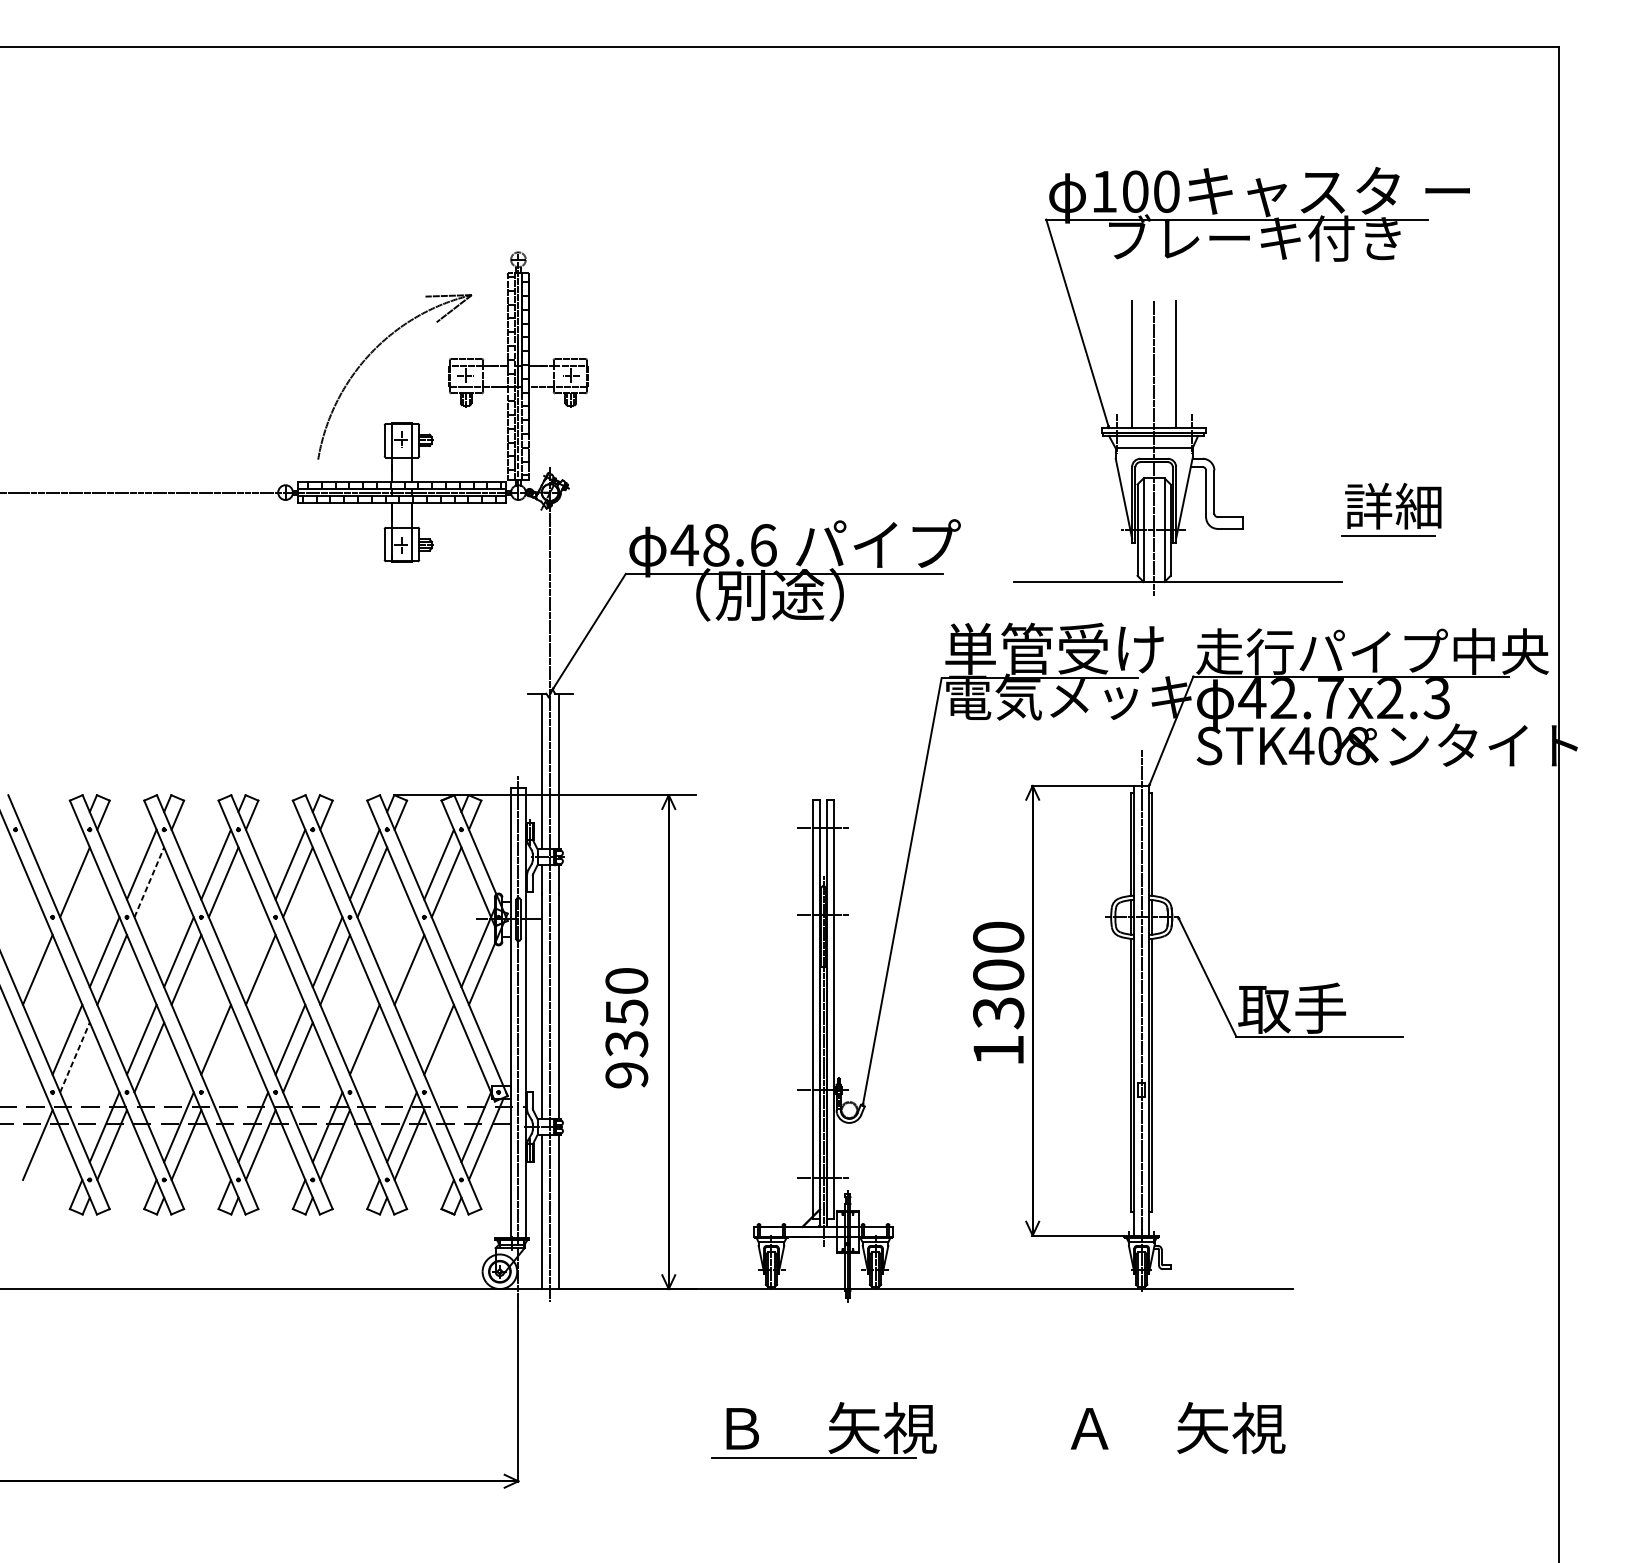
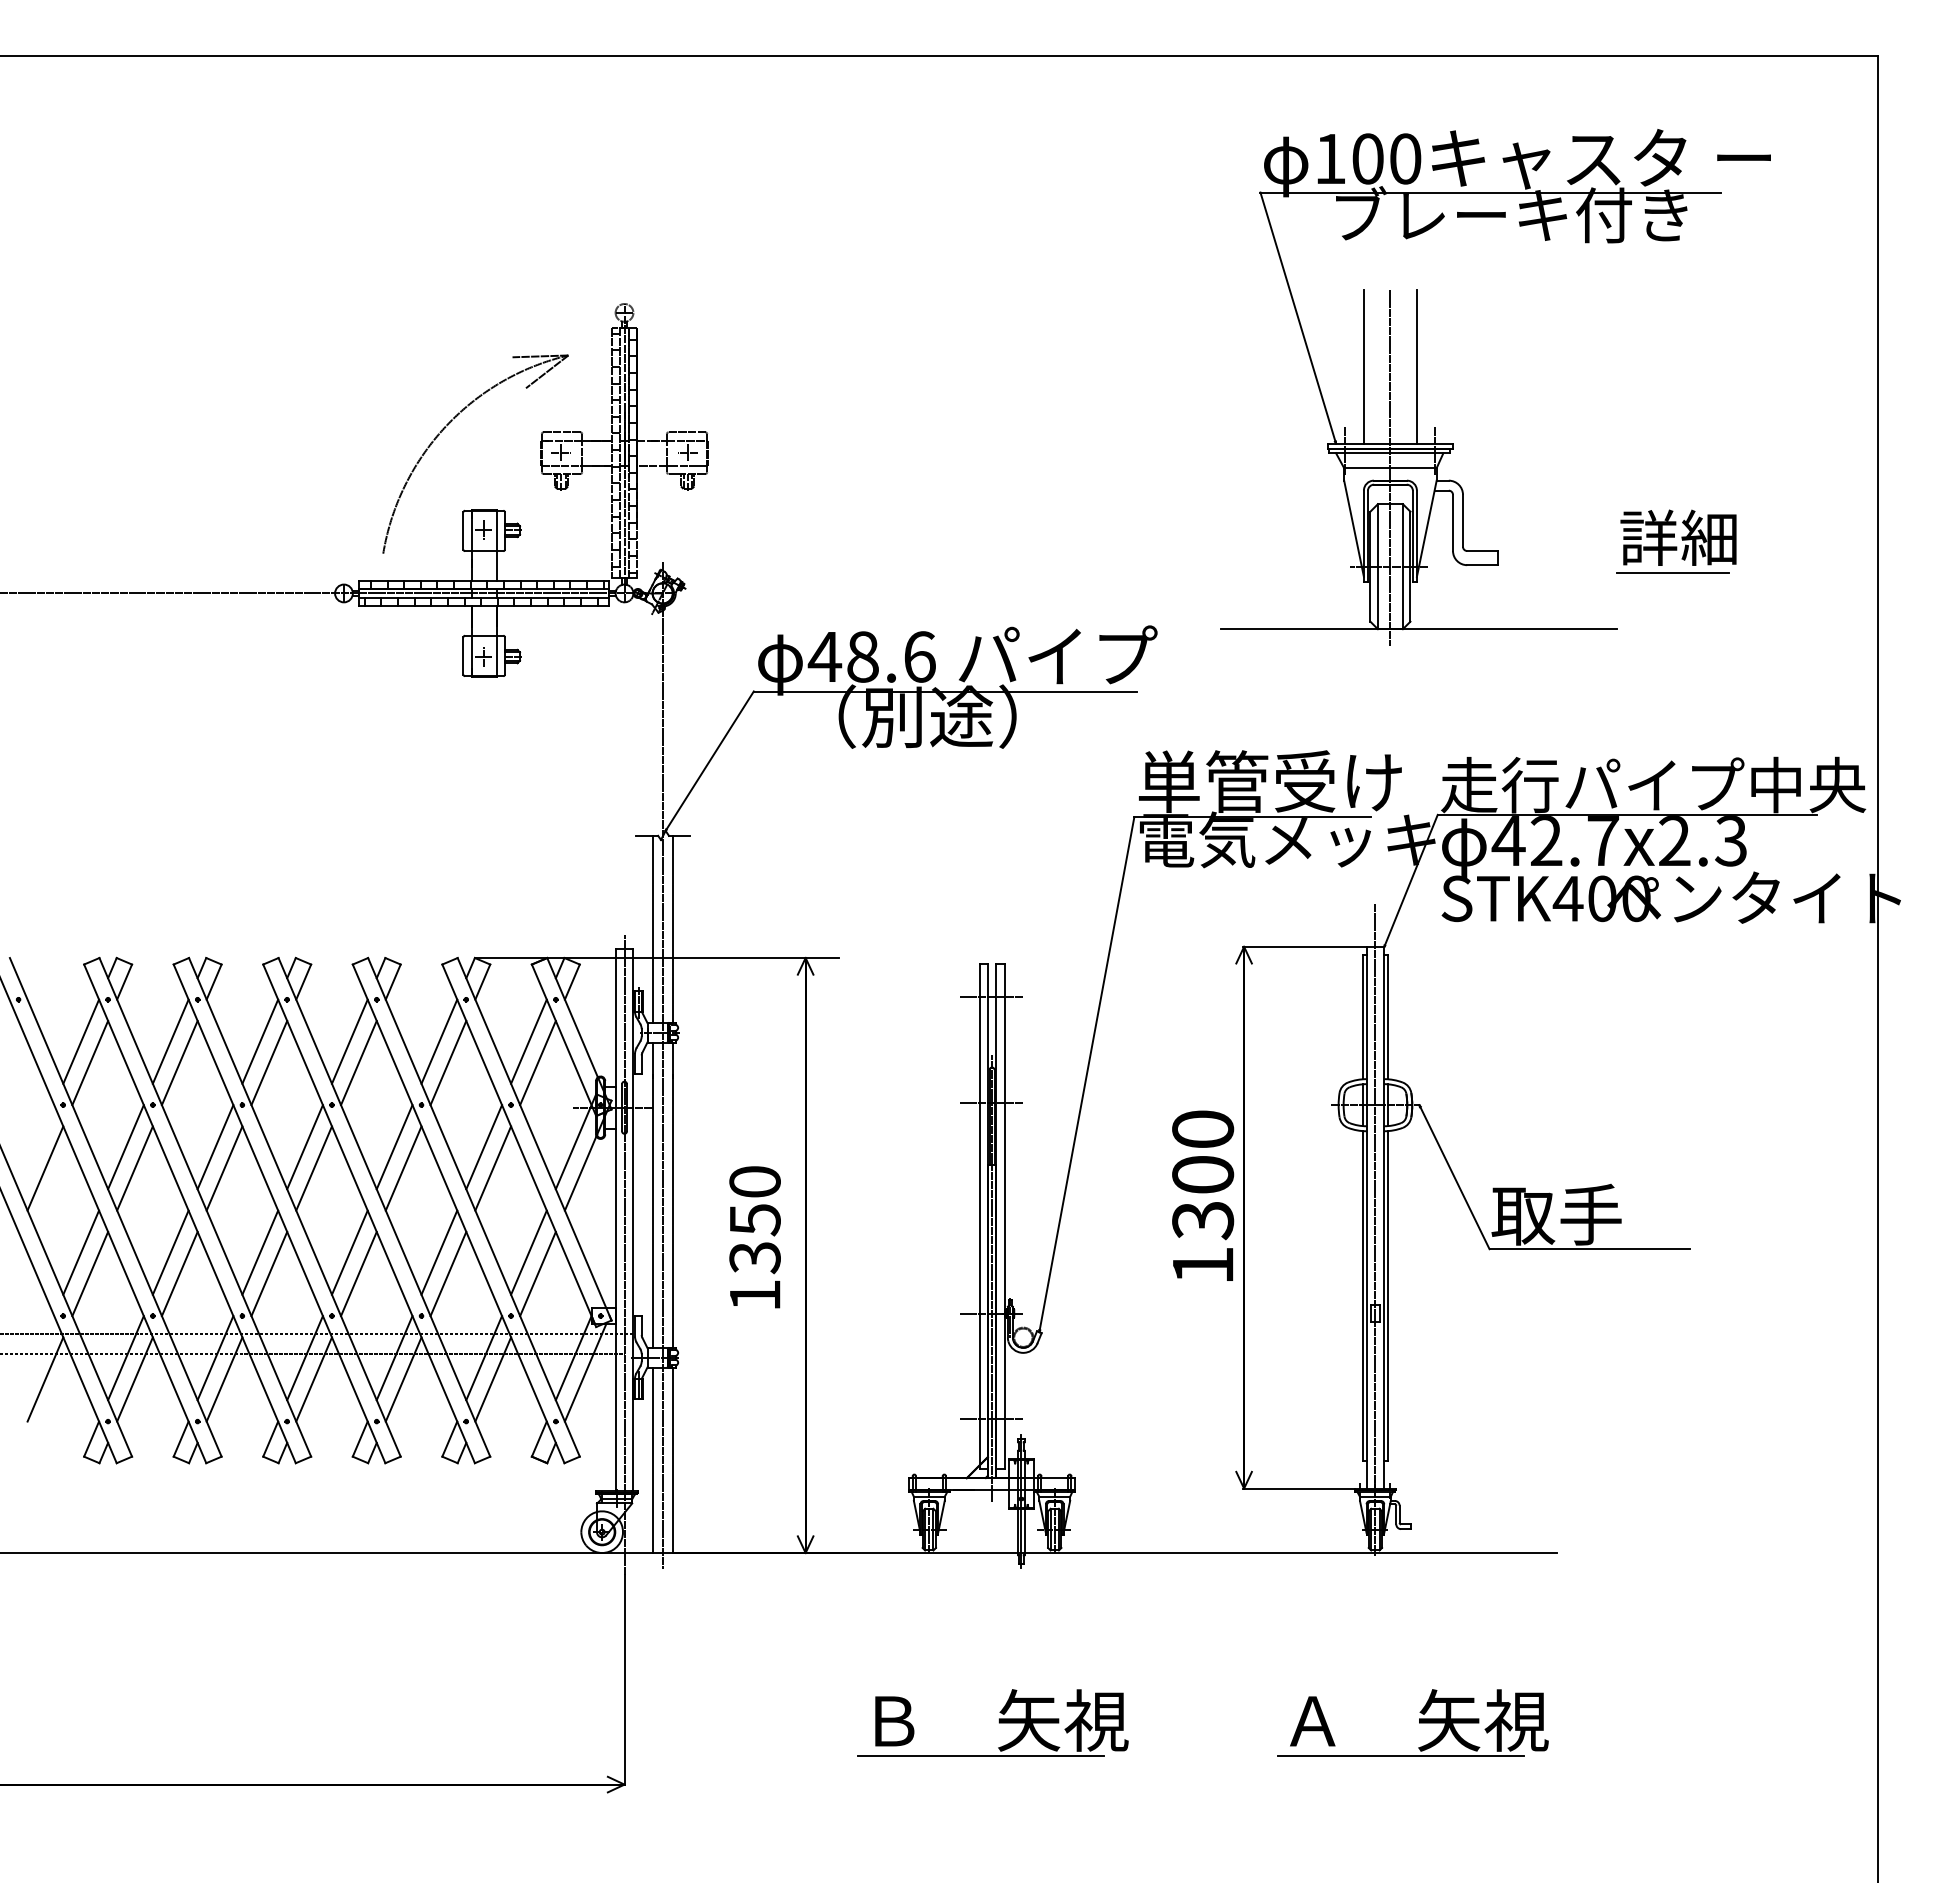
part: (1206, 427) -> (1453, 443), moved
text: (1358, 745) -> (1636, 898), STK408 -> STK400
line: (67, 864) -> (81, 1041), added
line: (149, 882) -> (179, 1063), dashed -> solid
line: (252, 952) -> (304, 1147), added
line: (402, 952) -> (484, 1147), added
line: (75, 1057) -> (90, 1274), dashed -> solid
line: (223, 1057) -> (269, 1273), added
line: (372, 1057) -> (448, 1273), added
line: (446, 1057) -> (537, 1273), added
text: (626, 1075) -> (754, 1295), 9350 -> 1350
line: (1163, 1457) -> (1401, 1756), added

